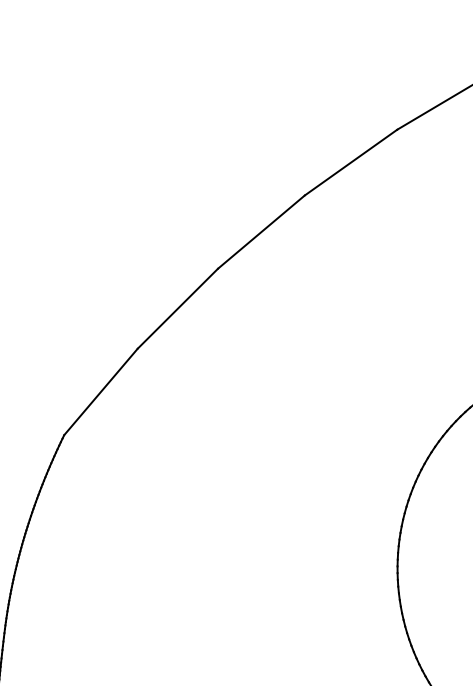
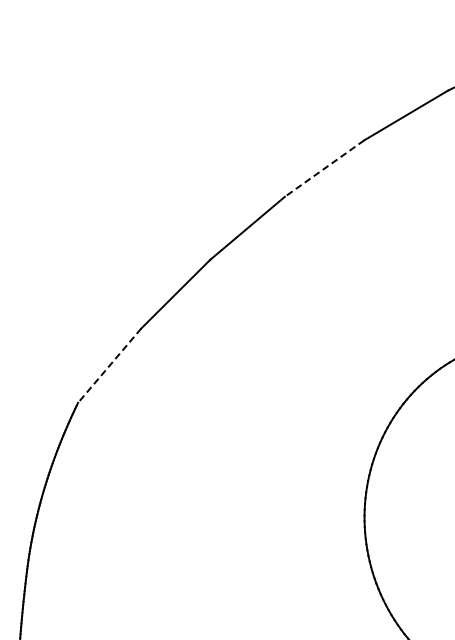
line: (350, 162) -> (324, 168), solid -> dashed
line: (100, 391) -> (109, 365), solid -> dashed

